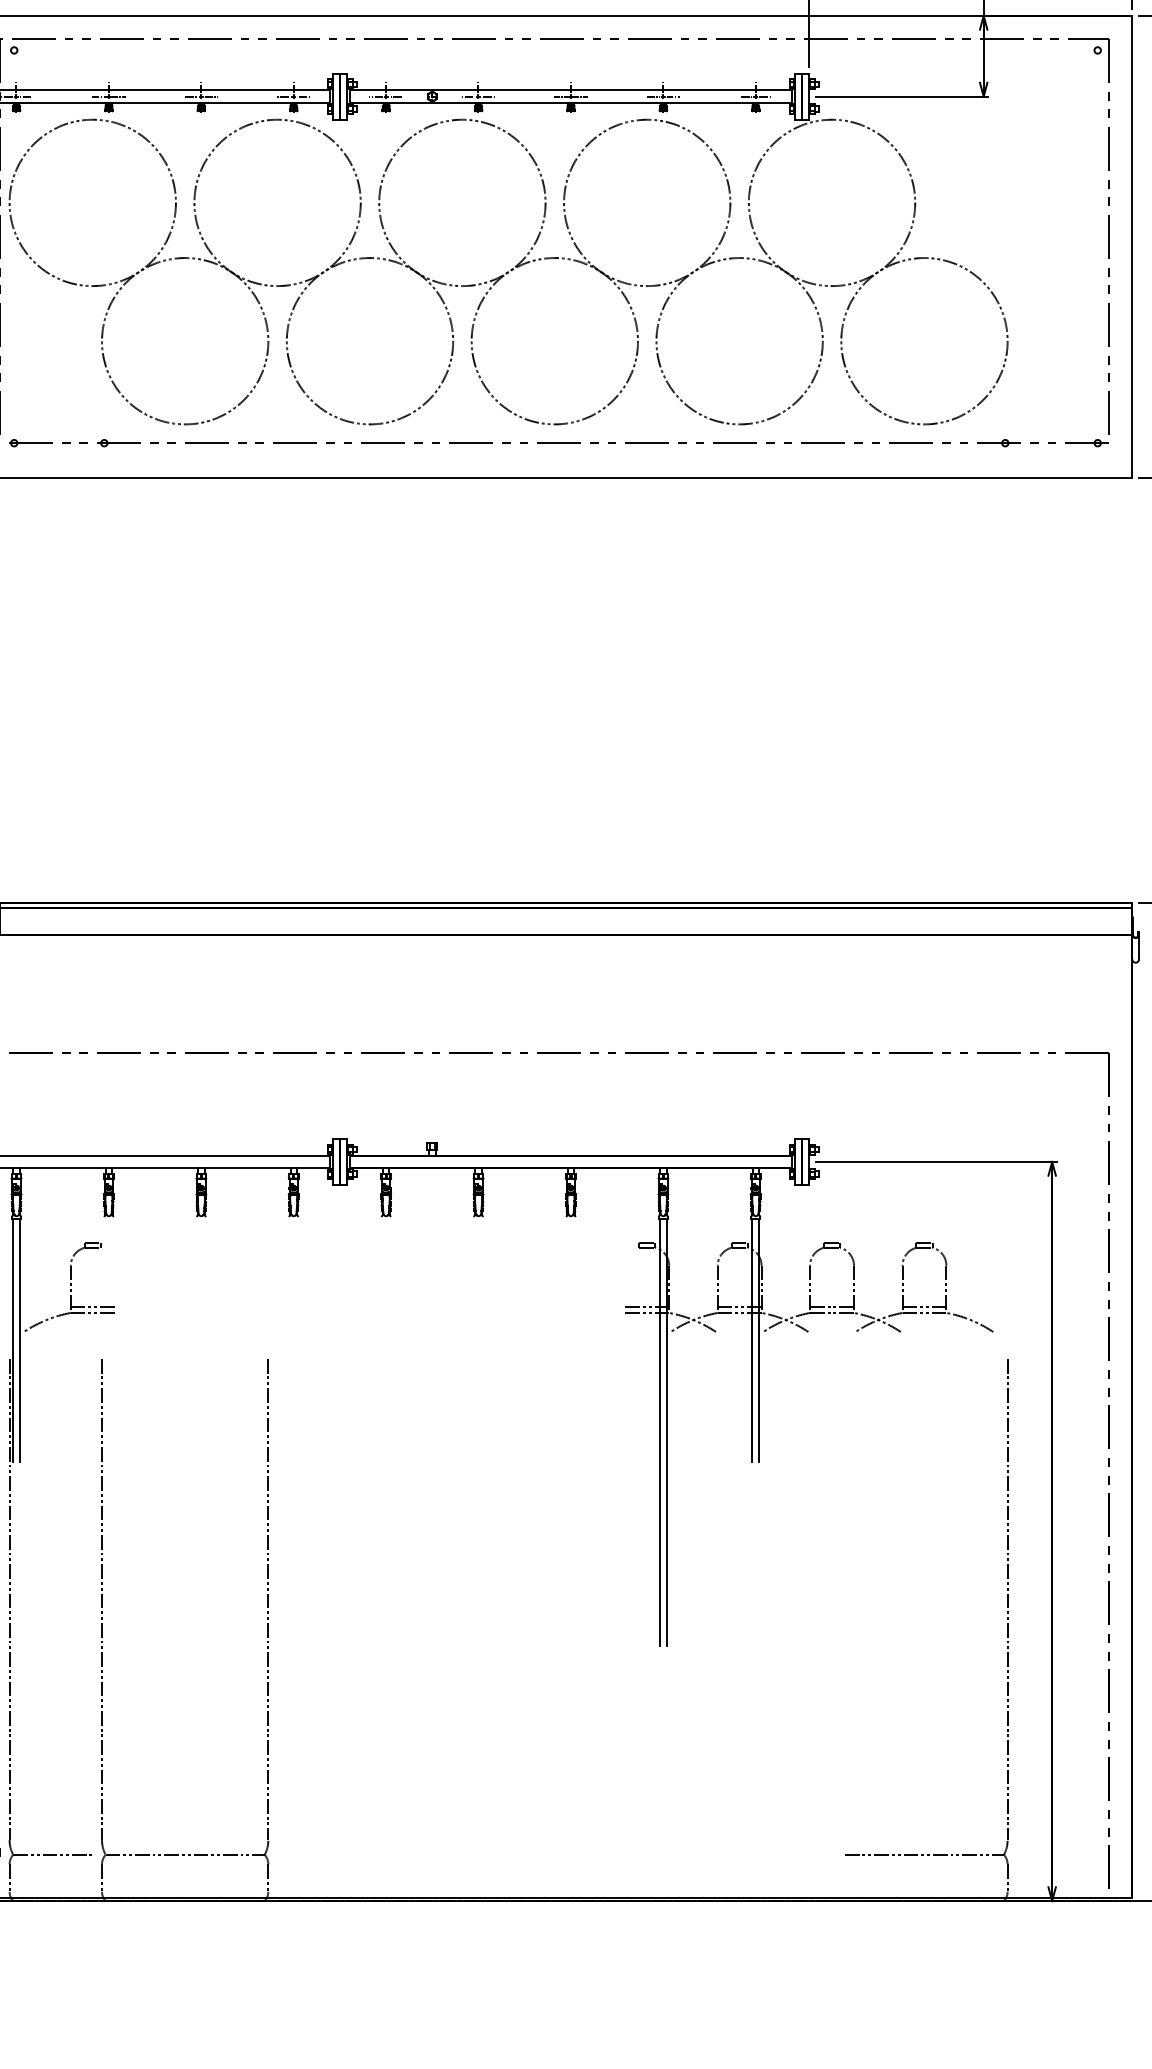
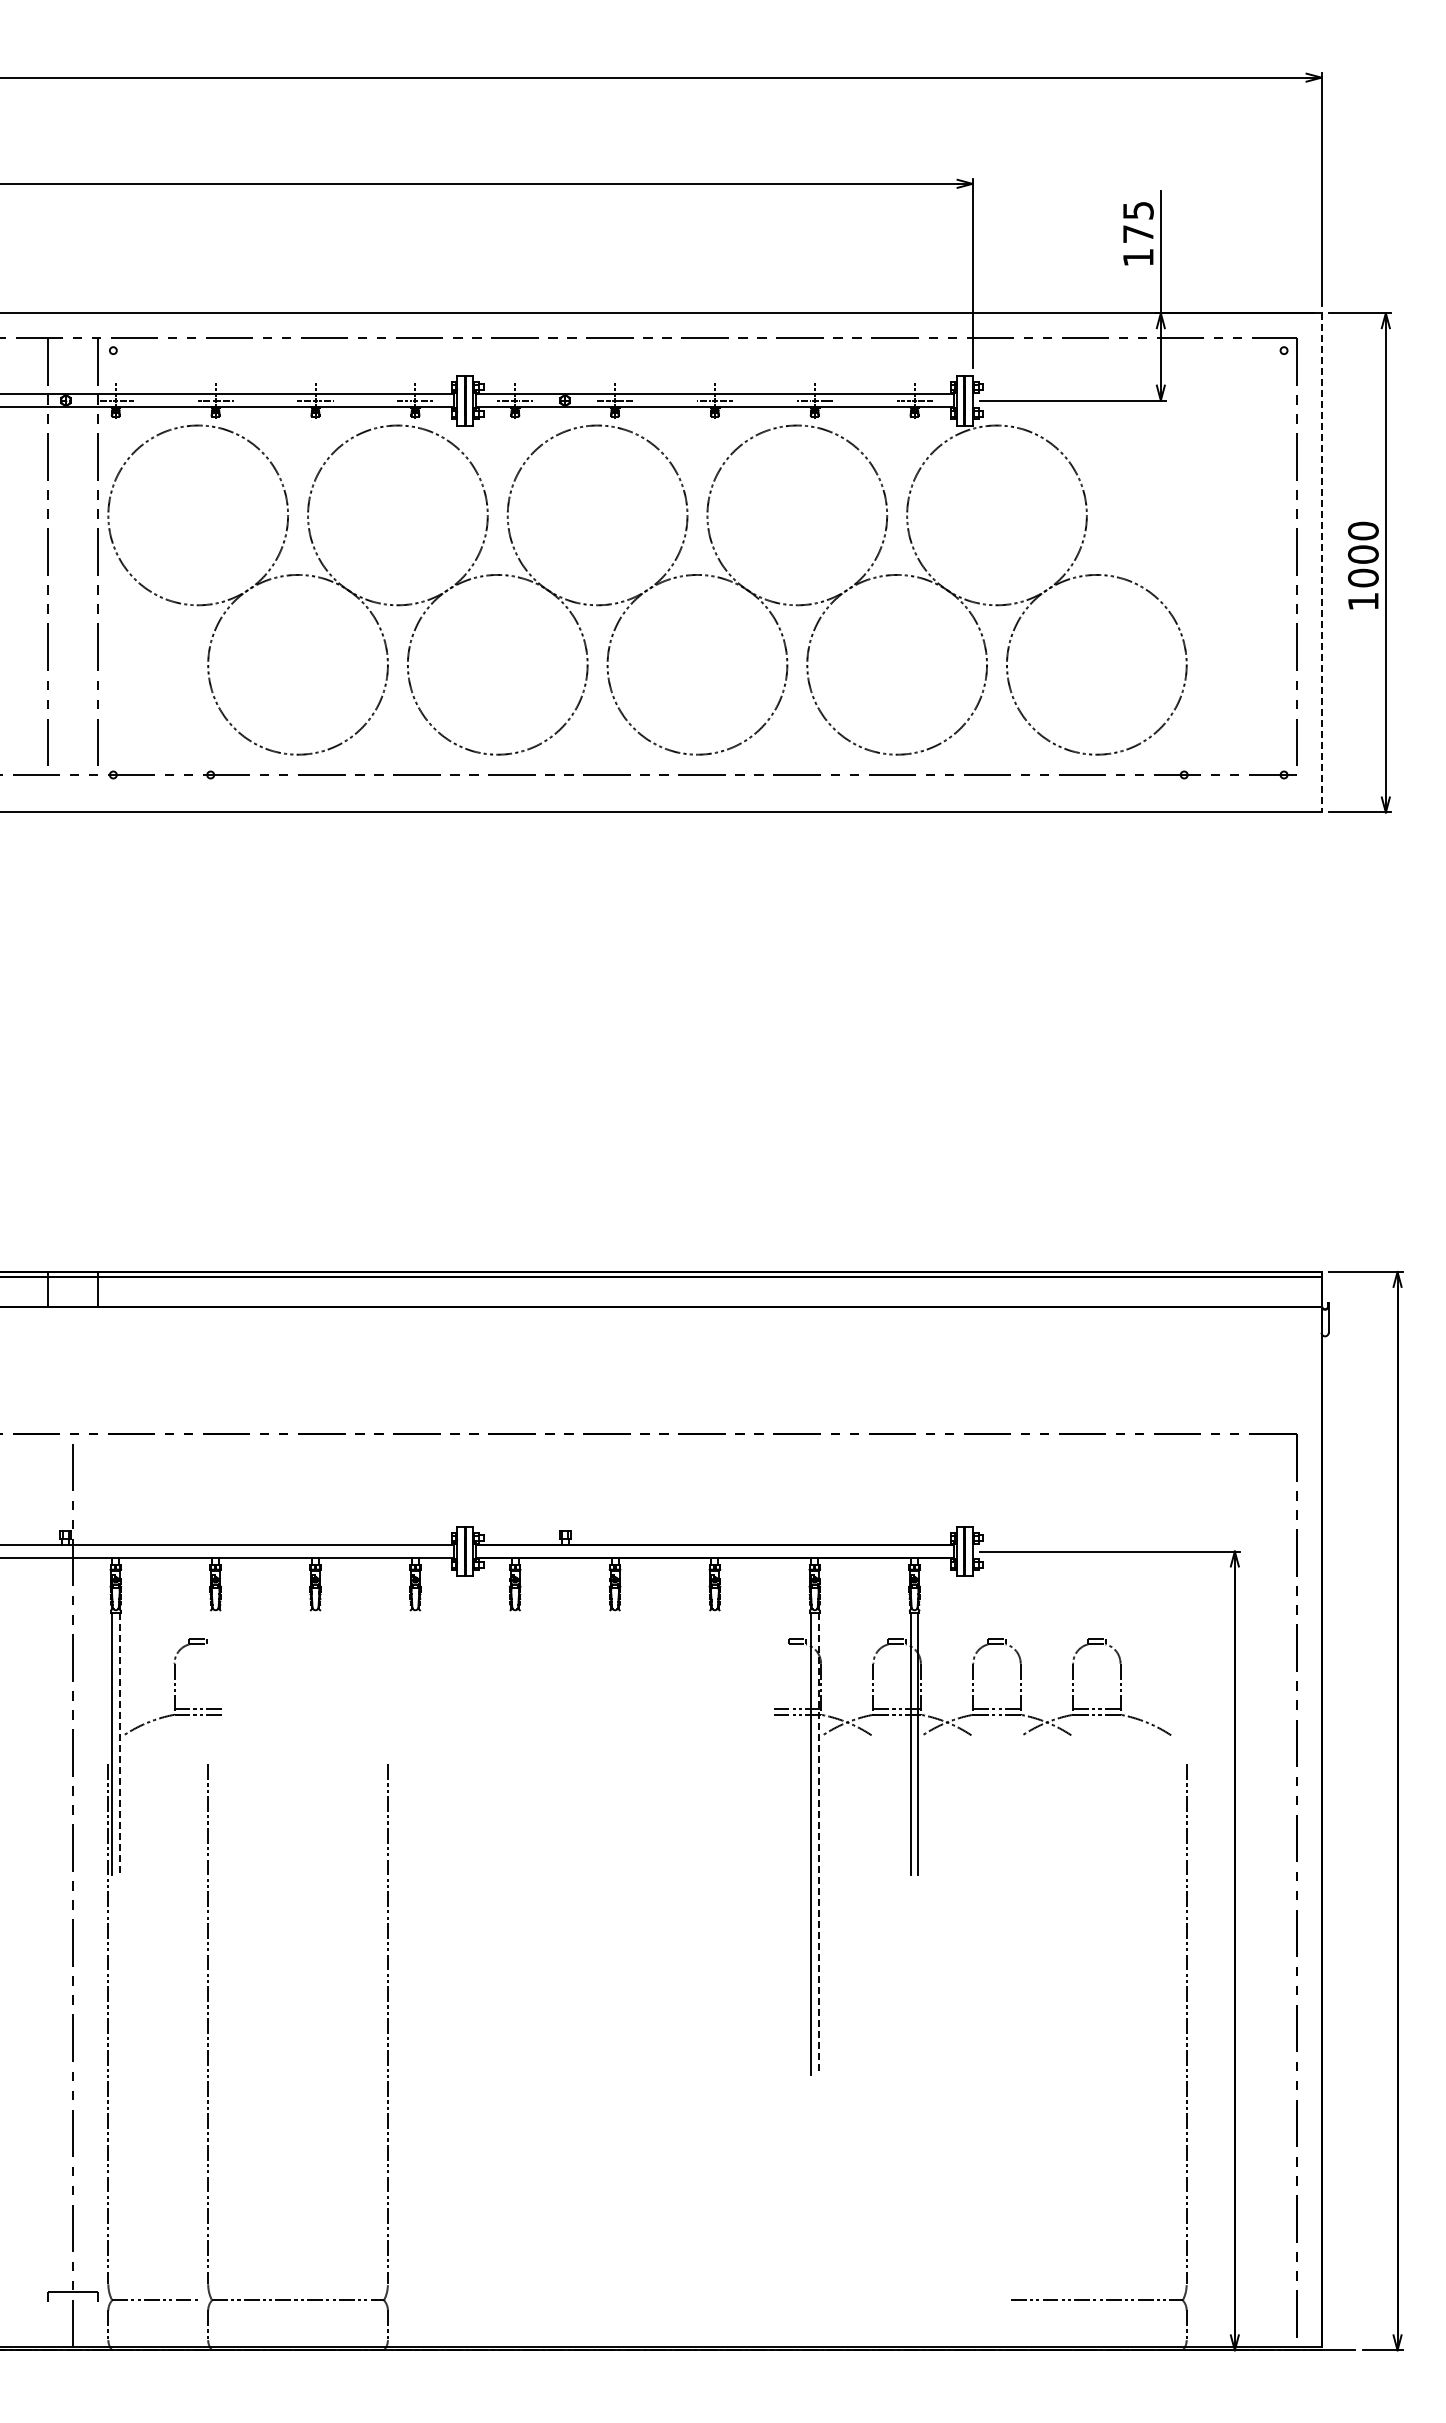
line: (1132, 246) -> (1321, 562), solid -> dashed
line: (19, 1340) -> (119, 1744), solid -> dashed
line: (666, 1433) -> (818, 1844), solid -> dashed

